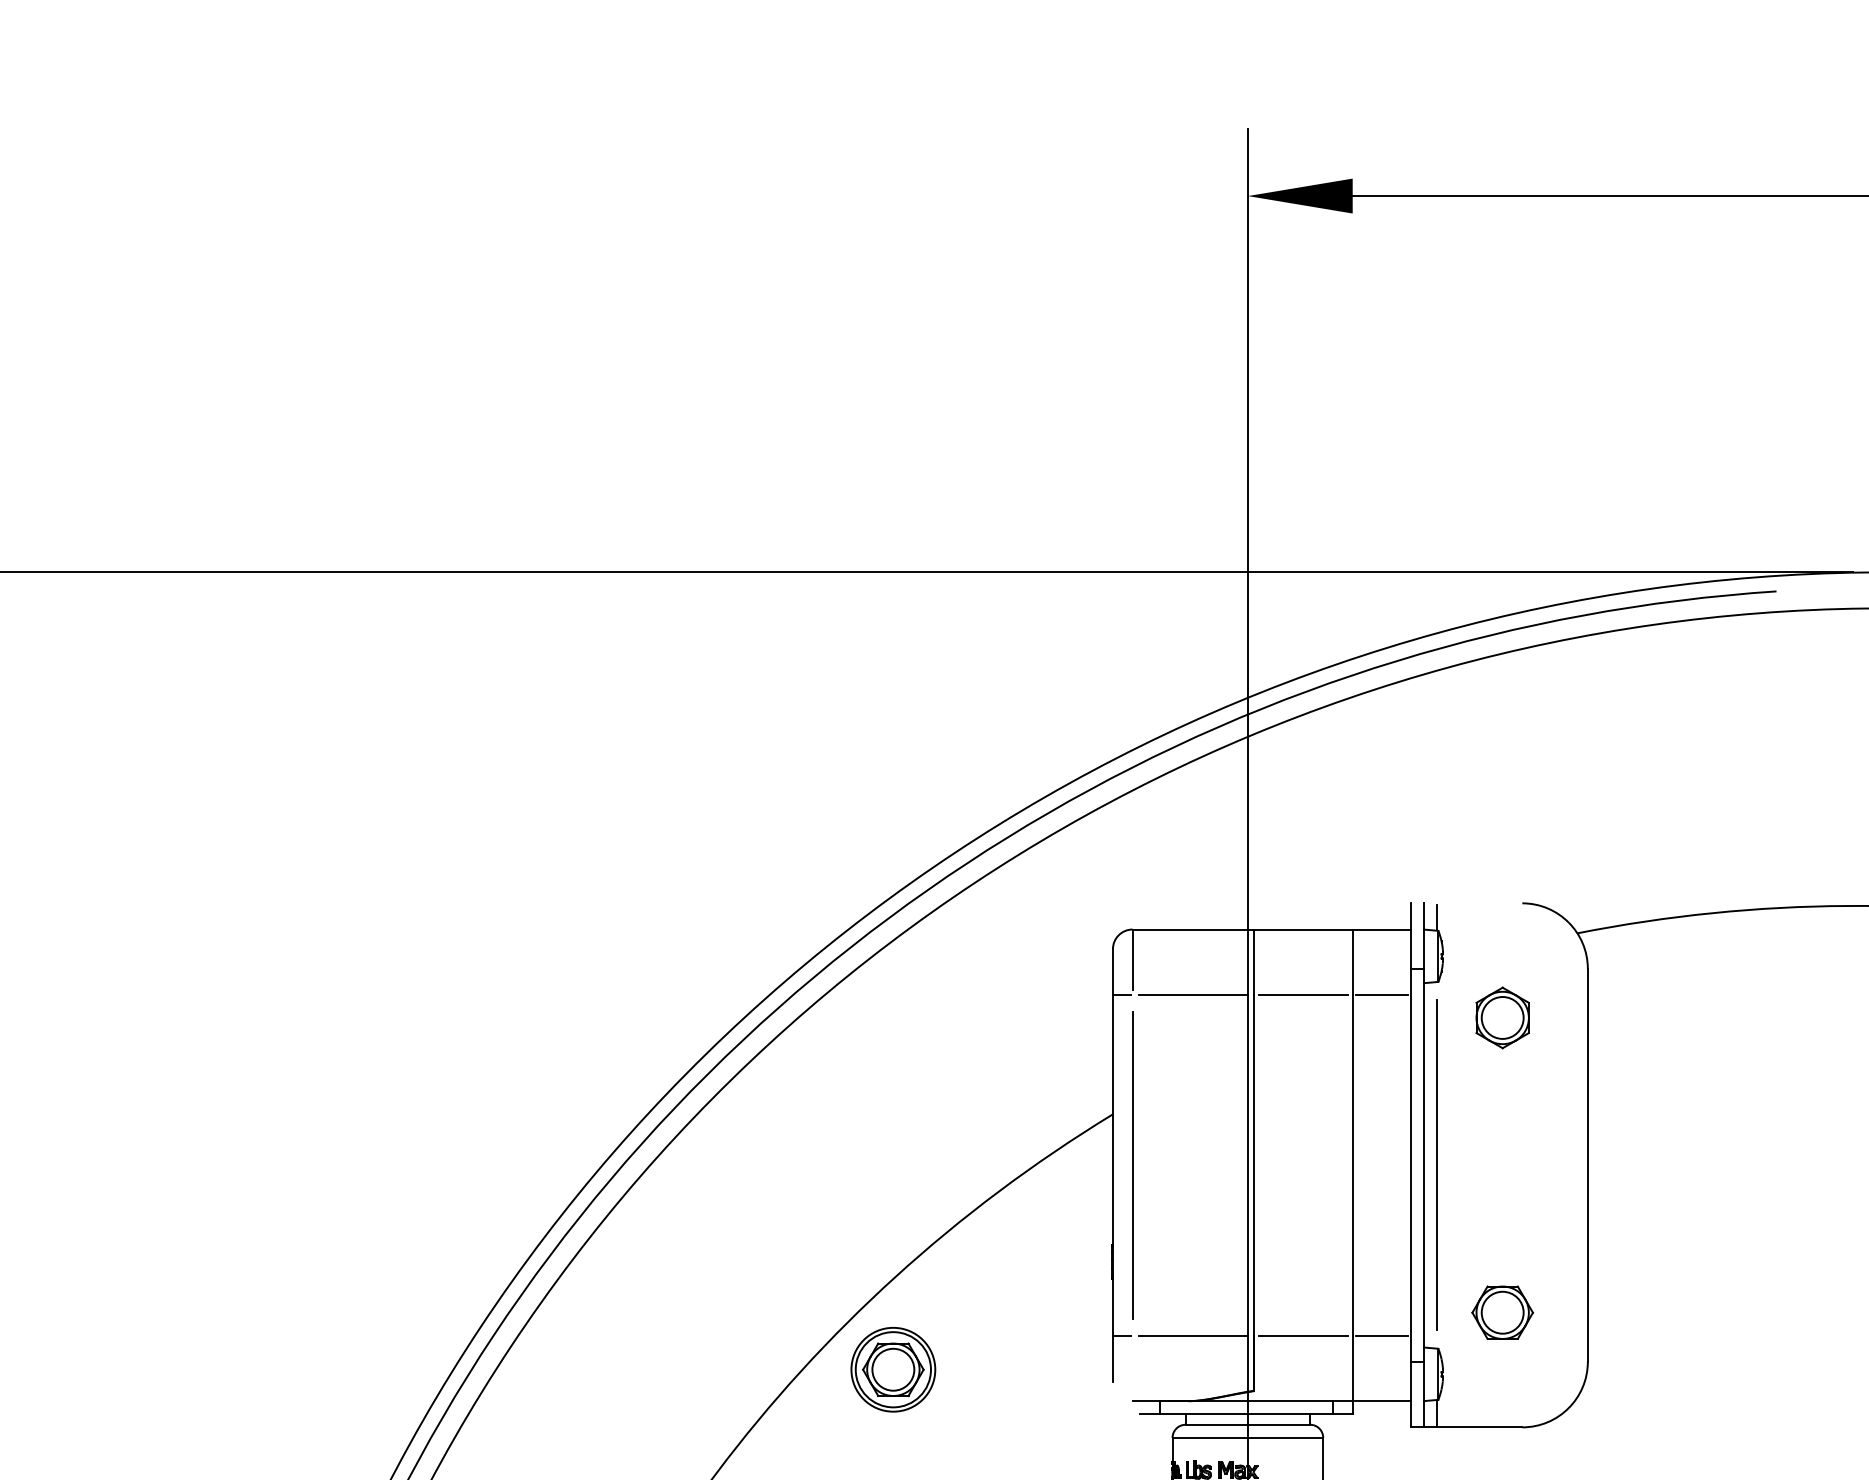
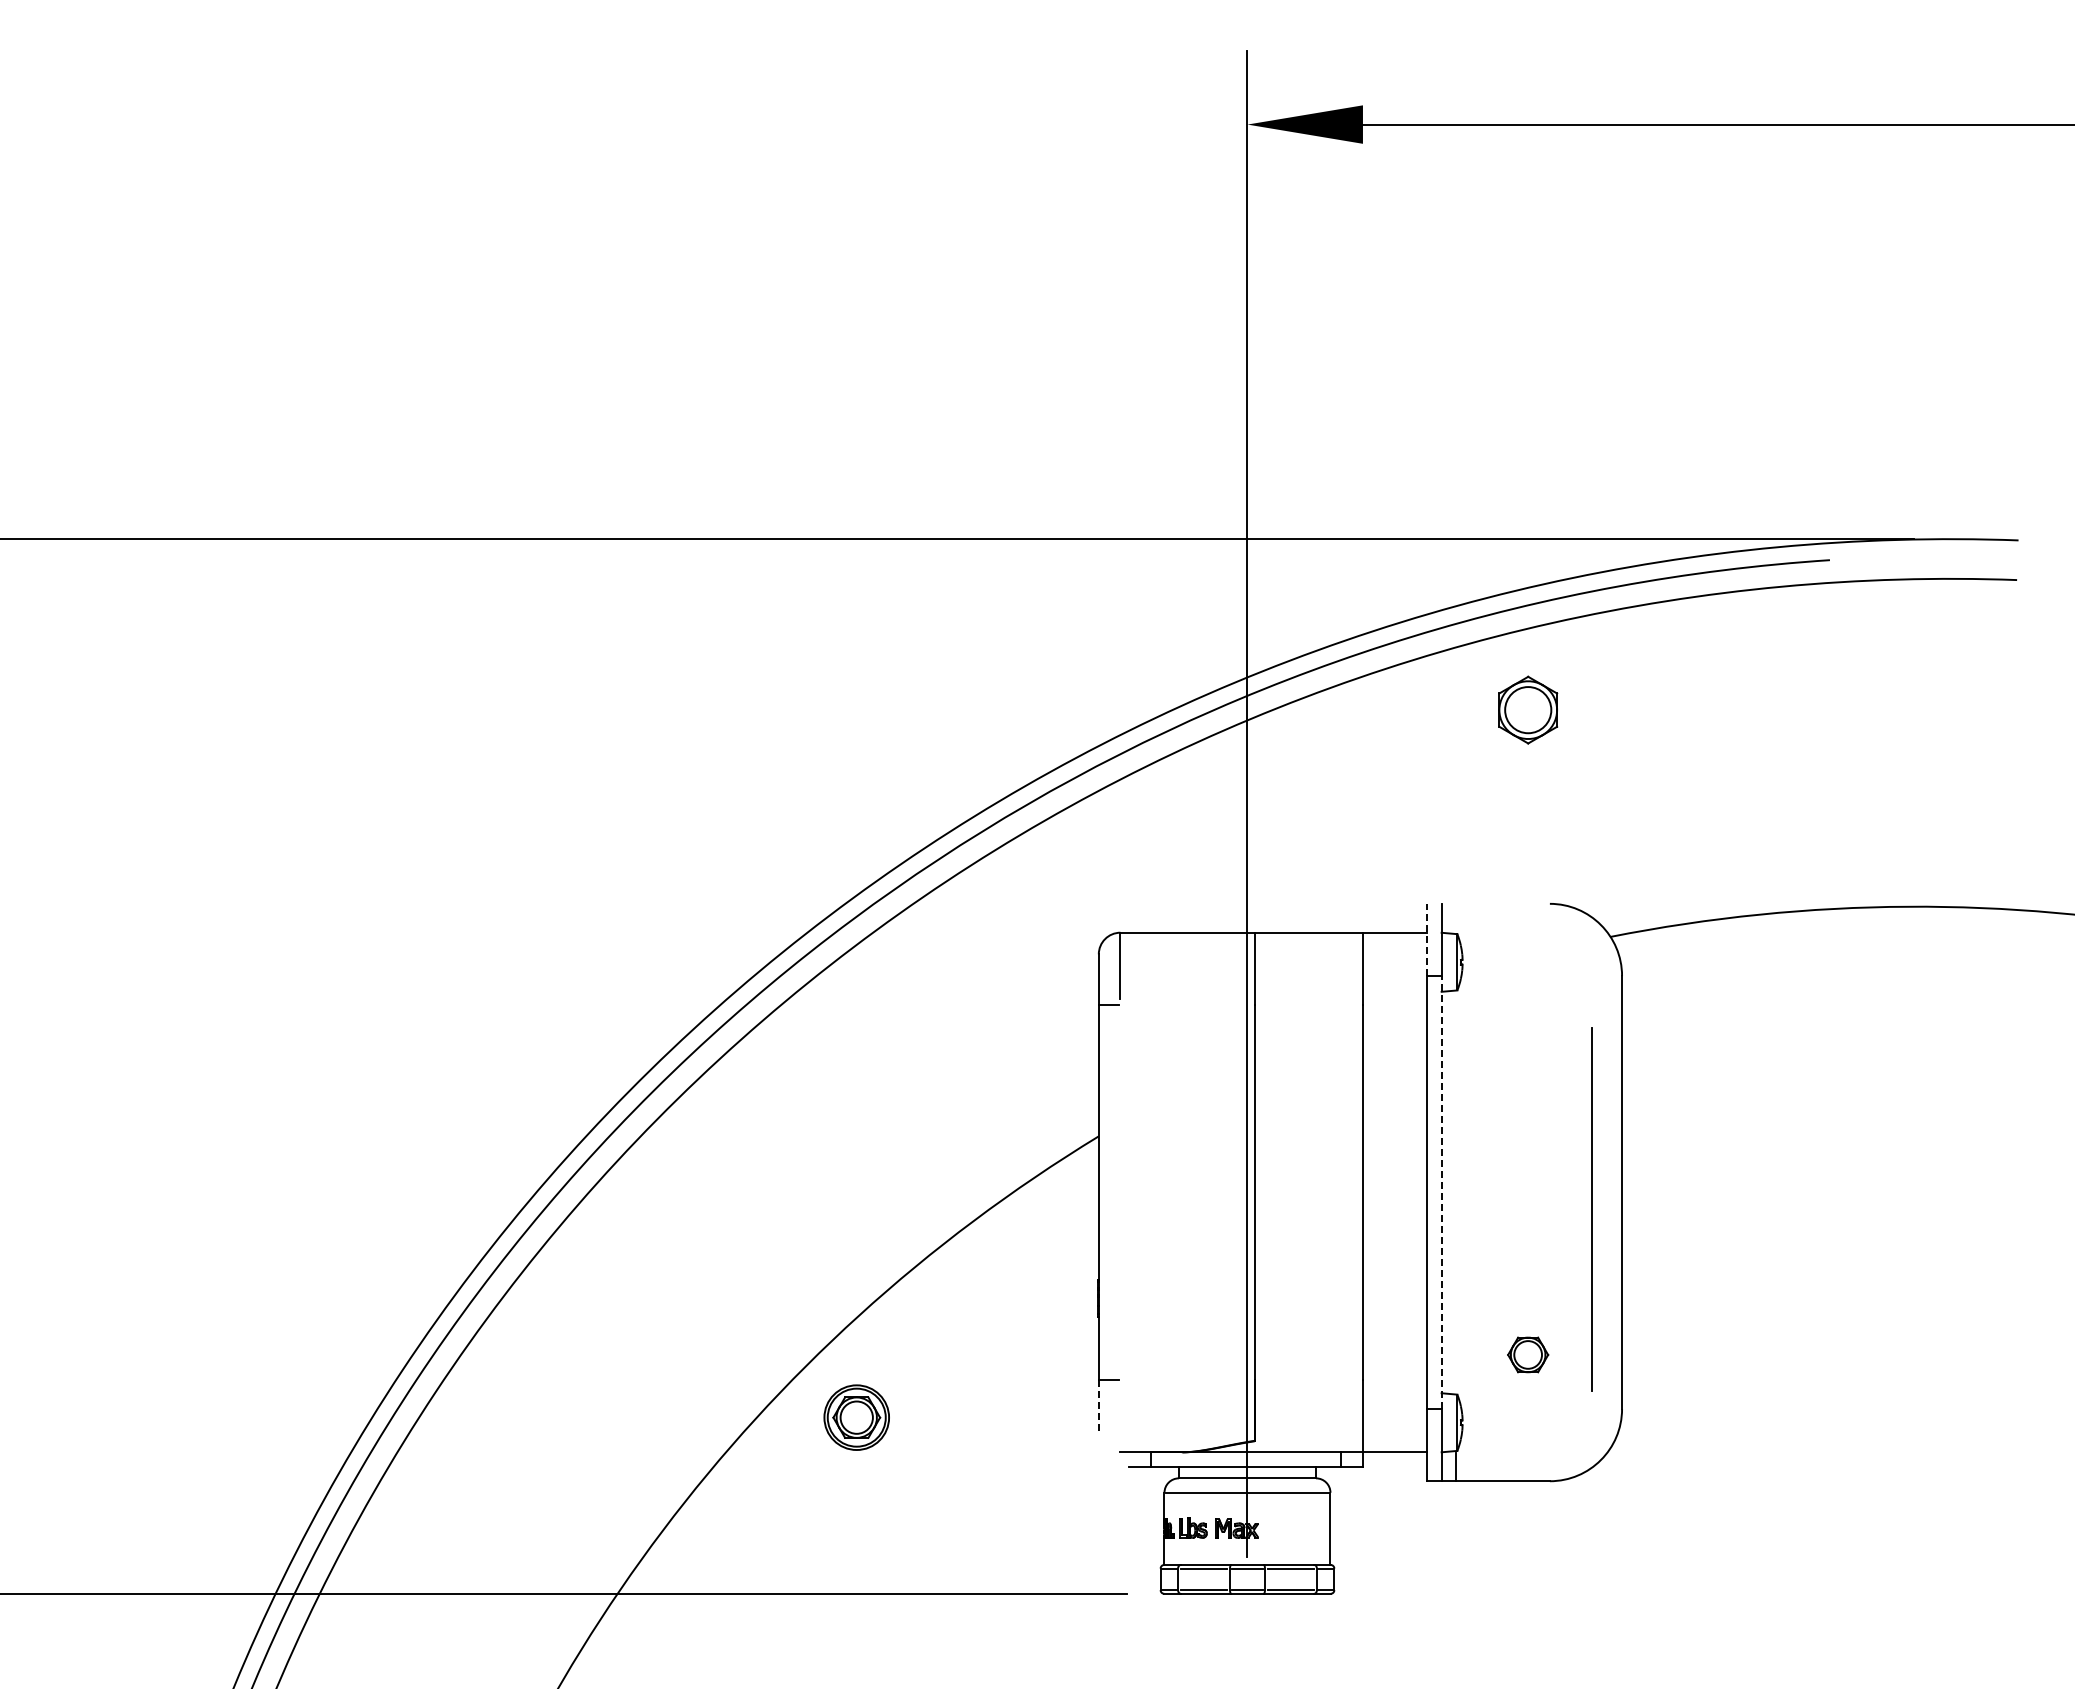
line: (1437, 916) -> (1456, 918), removed
line: (1411, 935) -> (1427, 939), solid -> dashed
line: (1193, 994) -> (1187, 1004), removed
line: (1303, 994) -> (1308, 1004), removed
line: (1381, 994) -> (1394, 1004), removed
part: (1502, 1017) -> (1528, 709), moved
line: (1132, 1165) -> (1120, 1192), removed
line: (1423, 1165) -> (1441, 1192), solid -> dashed
line: (1436, 1165) -> (1591, 1209), moved
part: (1502, 1312) -> (1527, 1354), size x0.6
line: (1193, 1335) -> (1187, 1380), removed
line: (1303, 1335) -> (1308, 1380), removed
line: (1381, 1335) -> (1394, 1380), removed
line: (1112, 1357) -> (1098, 1404), solid -> dashed
part: (893, 1369) -> (856, 1417), size x0.7

